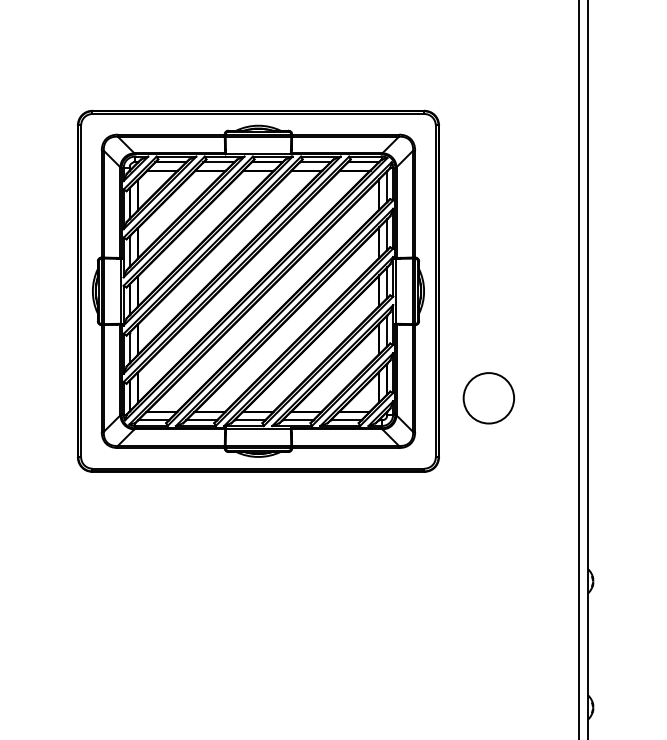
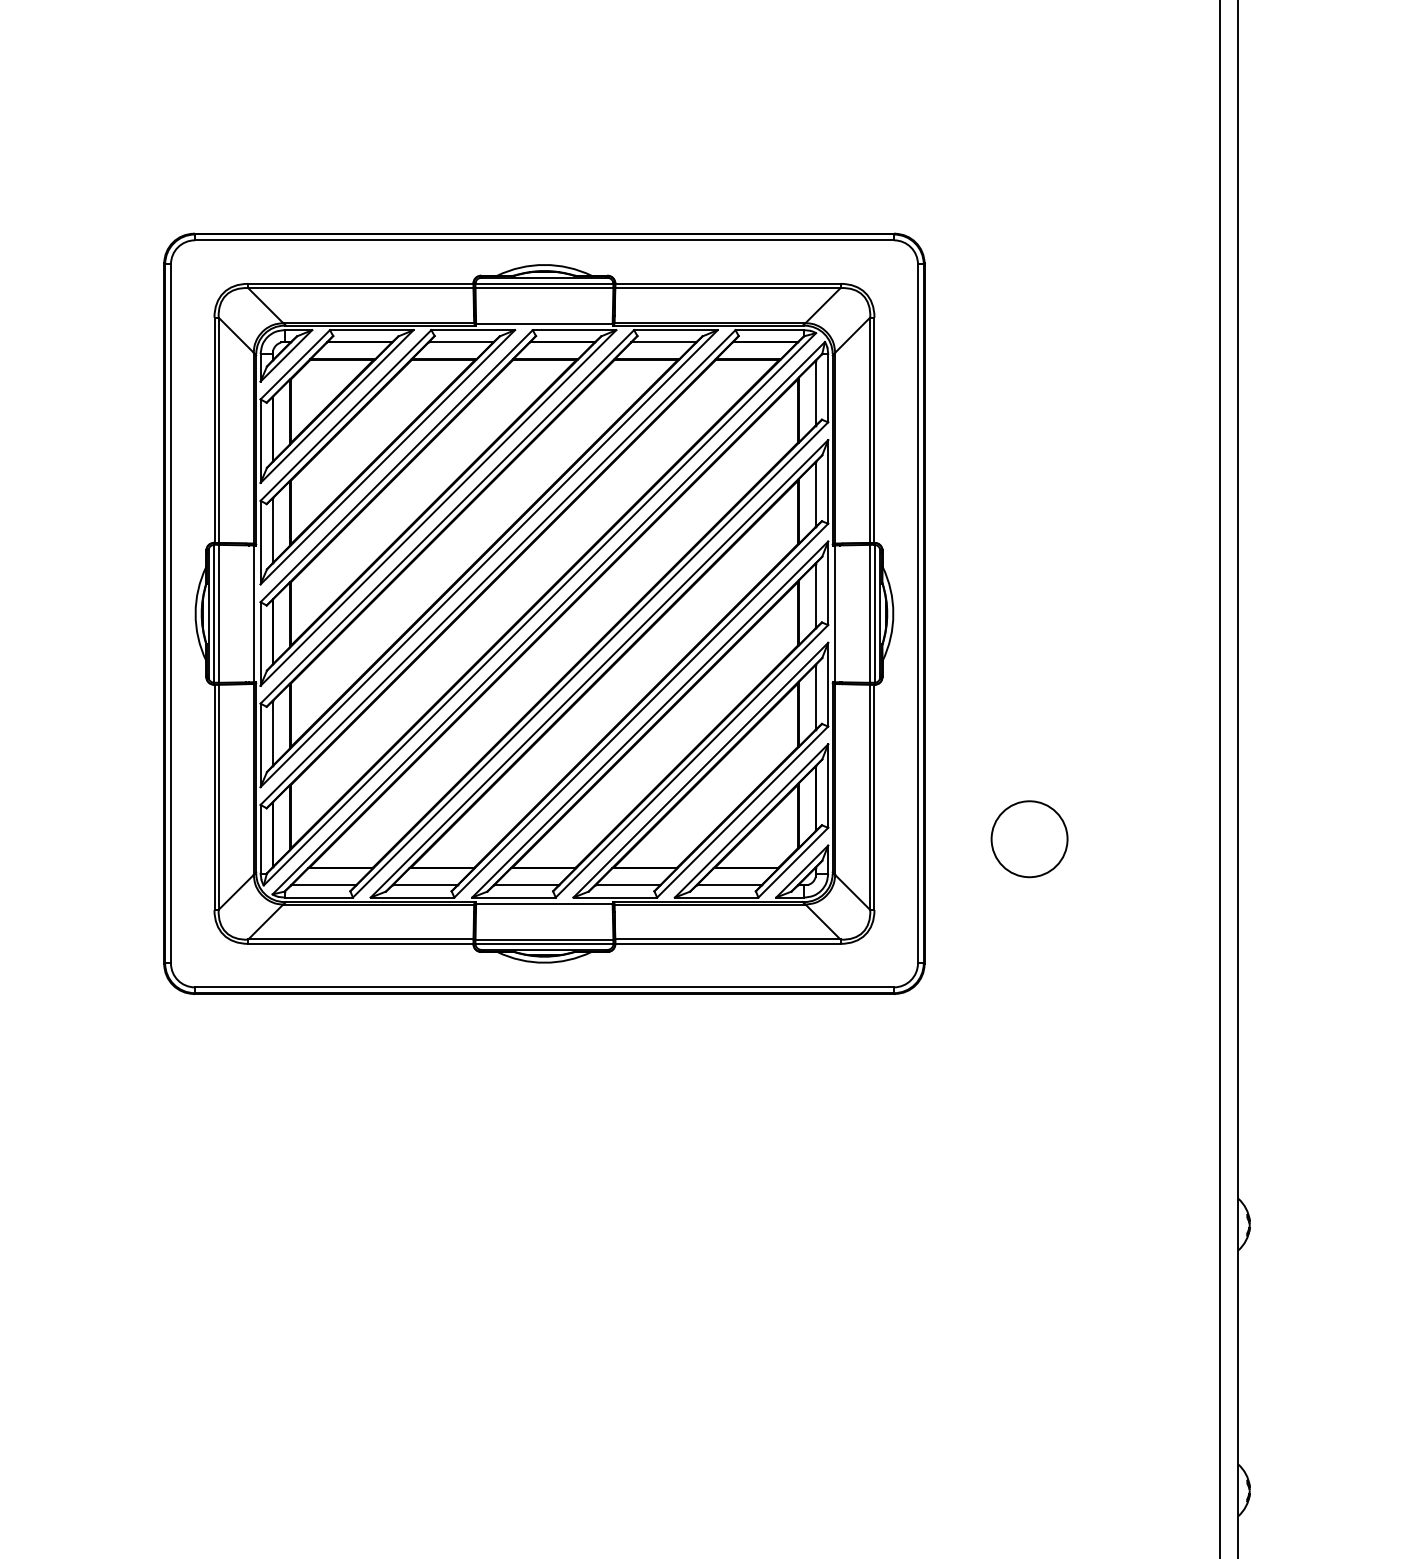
circle: (488, 398) -> (1028, 839), size x0.71

